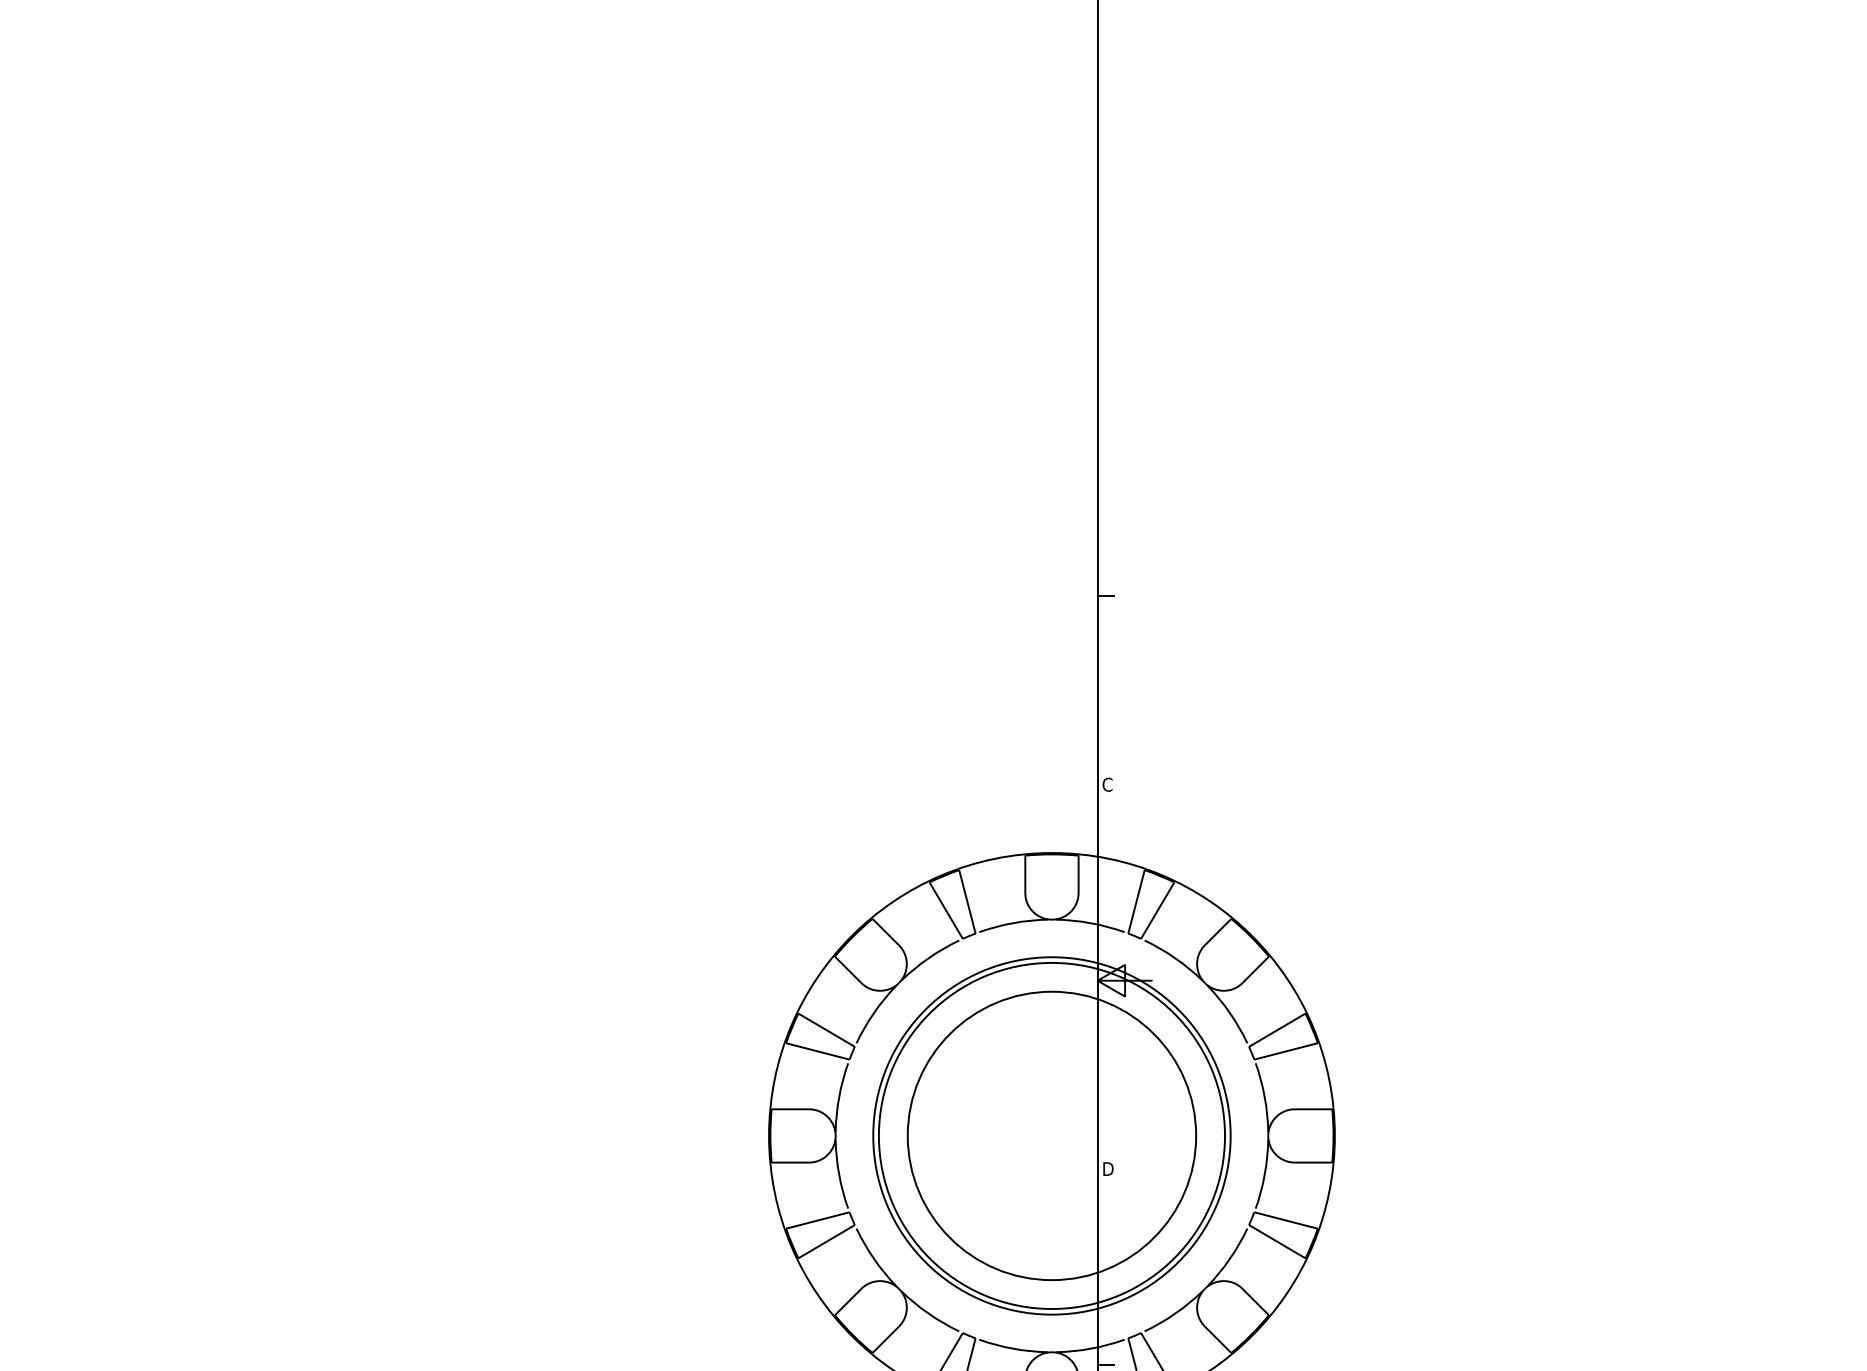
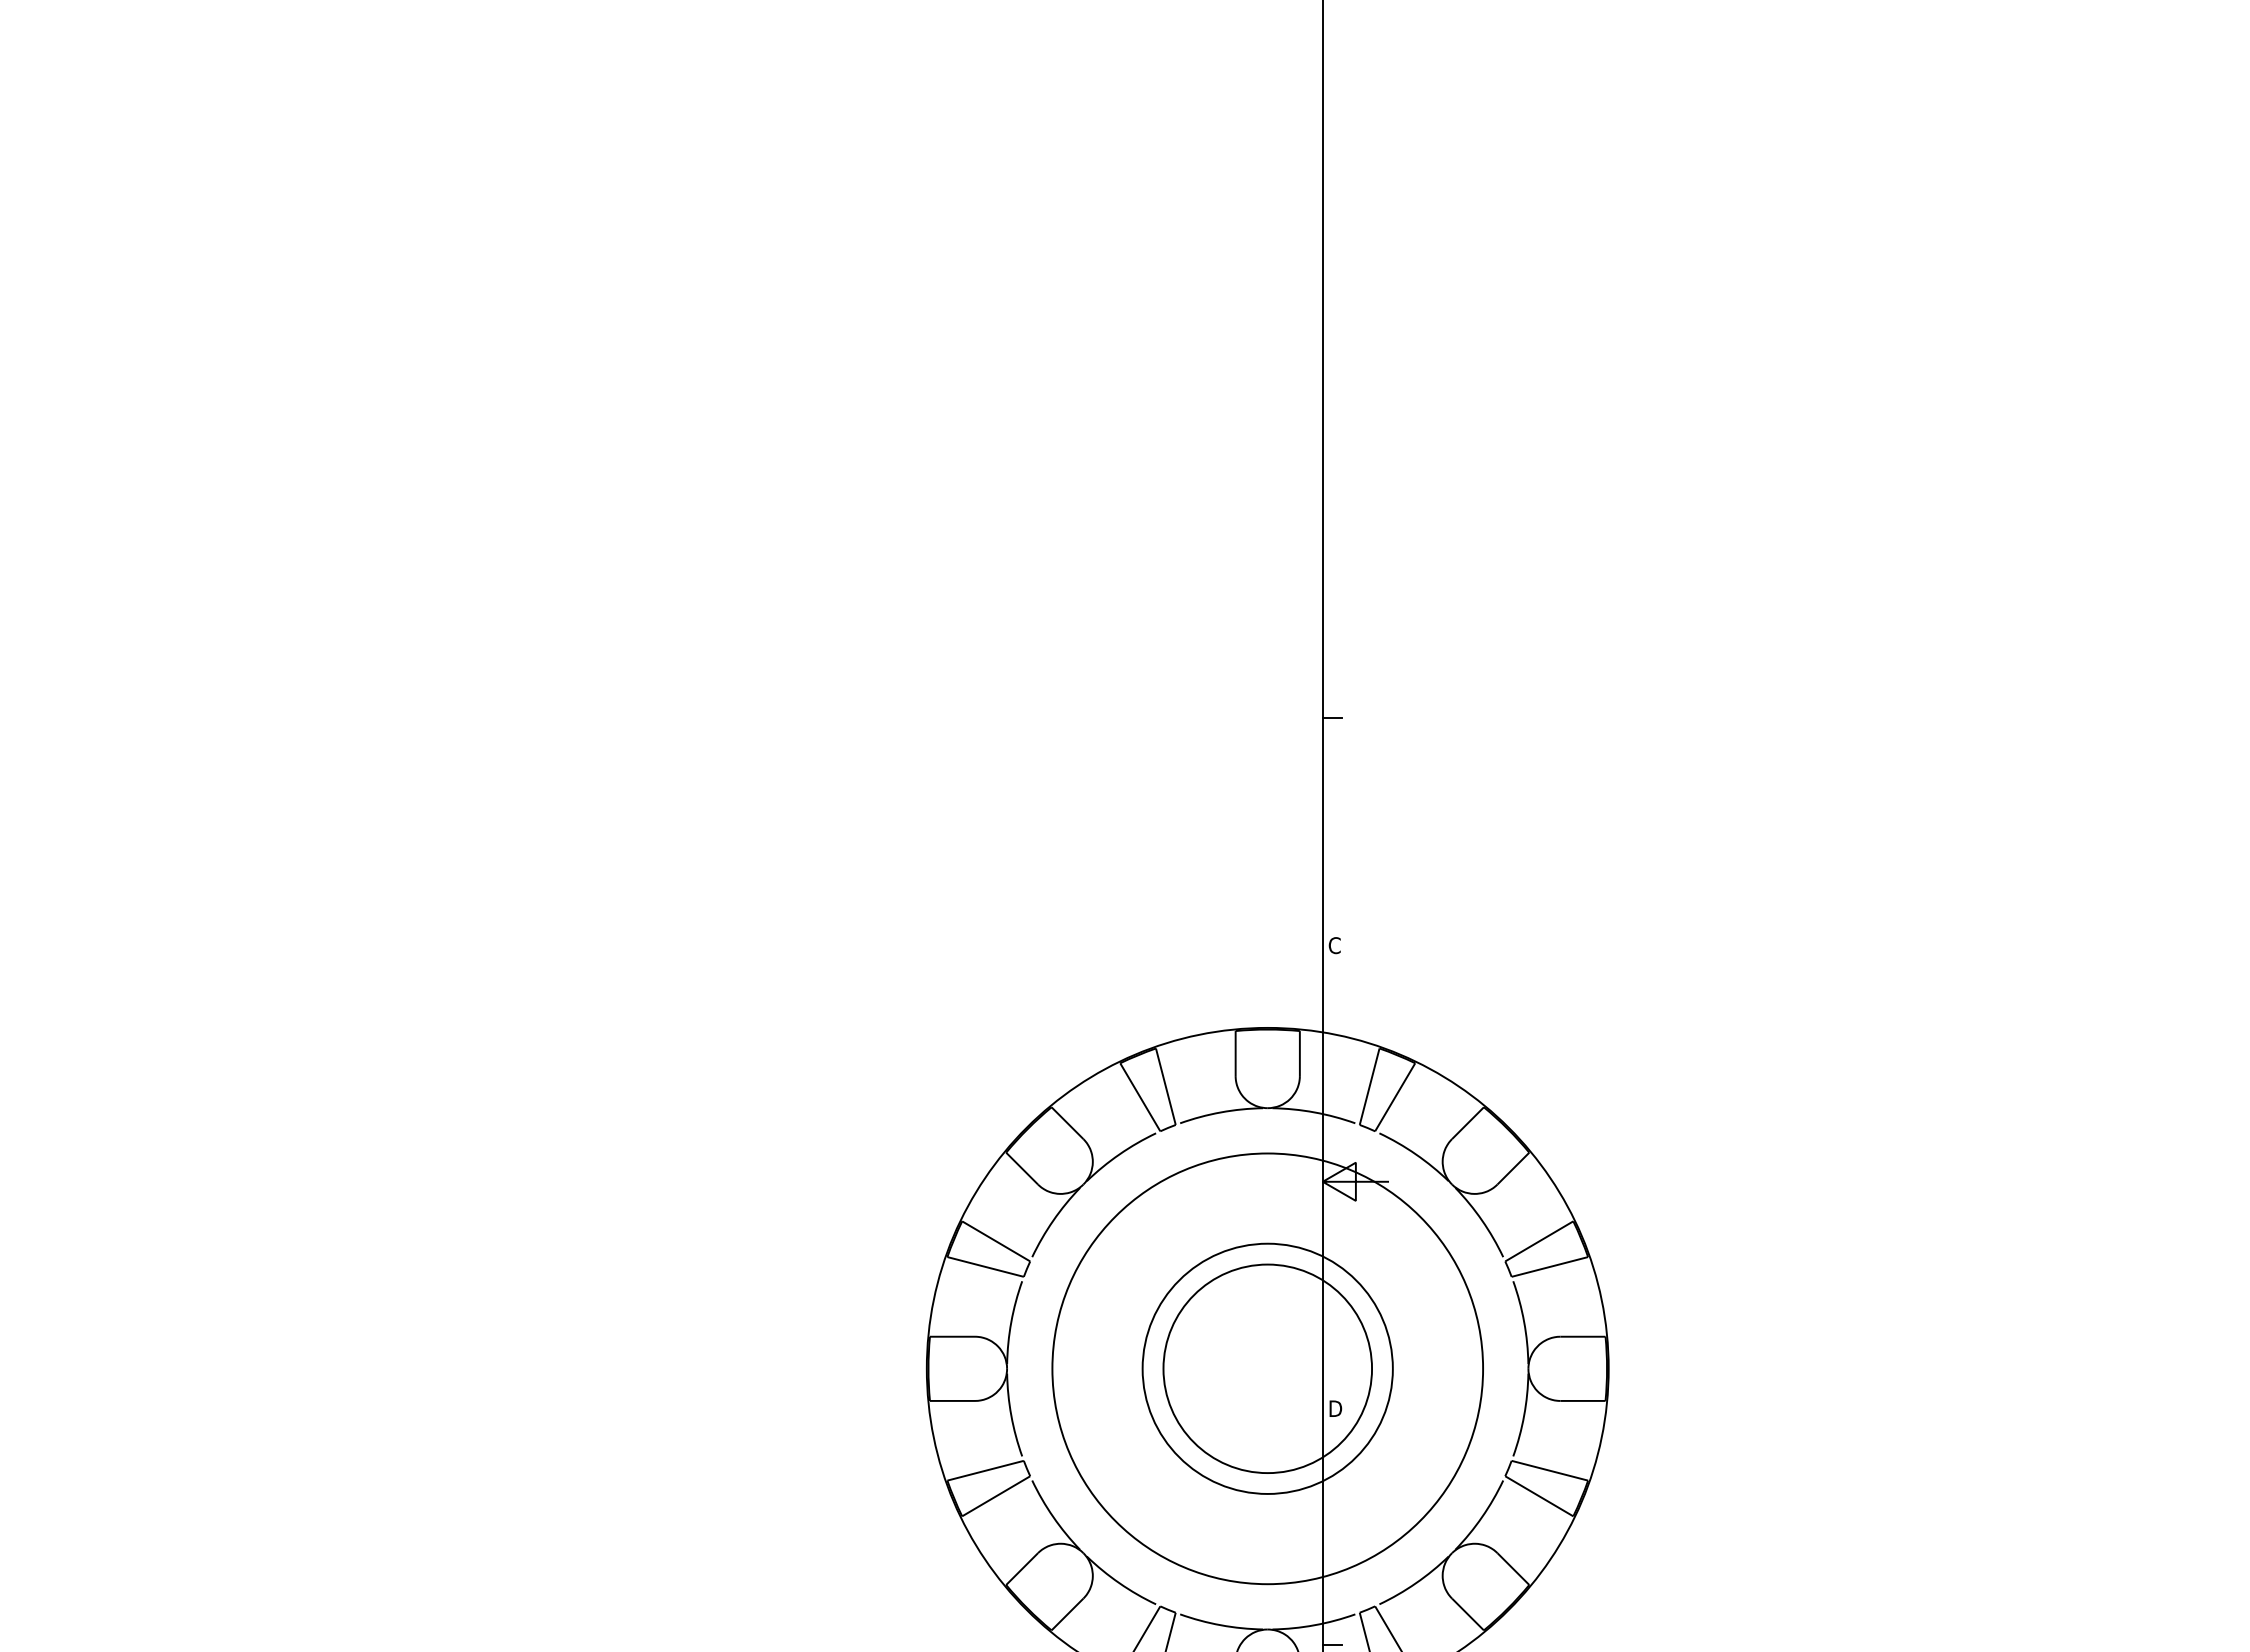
circle: (1051, 1135) -> (1267, 1368), size x0.6
circle: (1051, 1135) -> (1267, 1368), size x0.6

